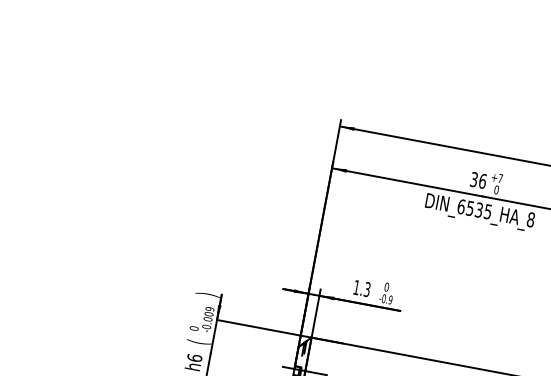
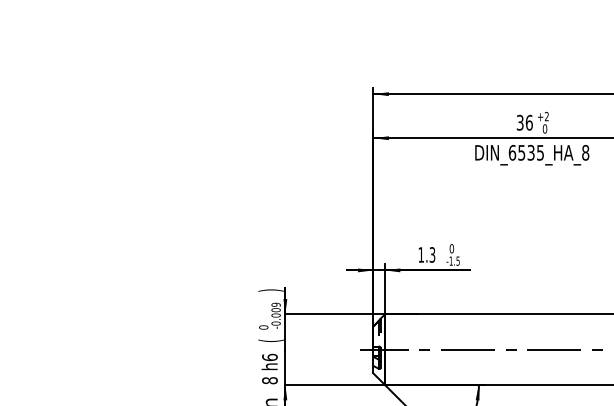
text: (500, 178) -> (546, 116), +7 -> +2
text: (387, 298) -> (454, 260), -0.9 -> -1.5

